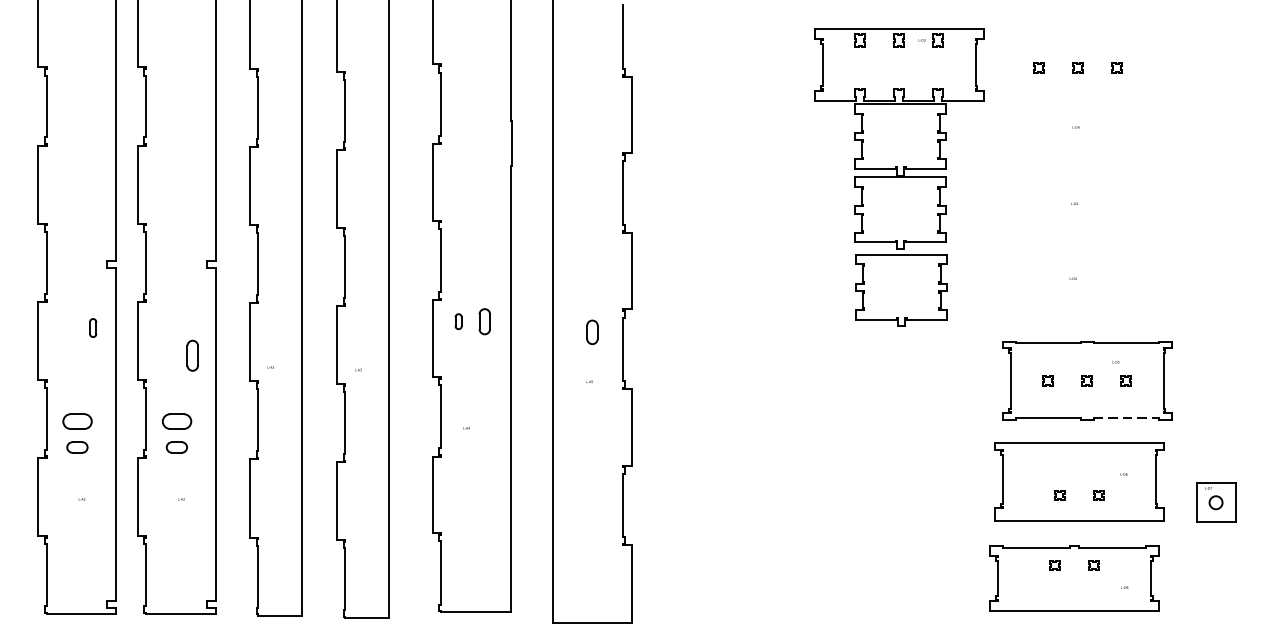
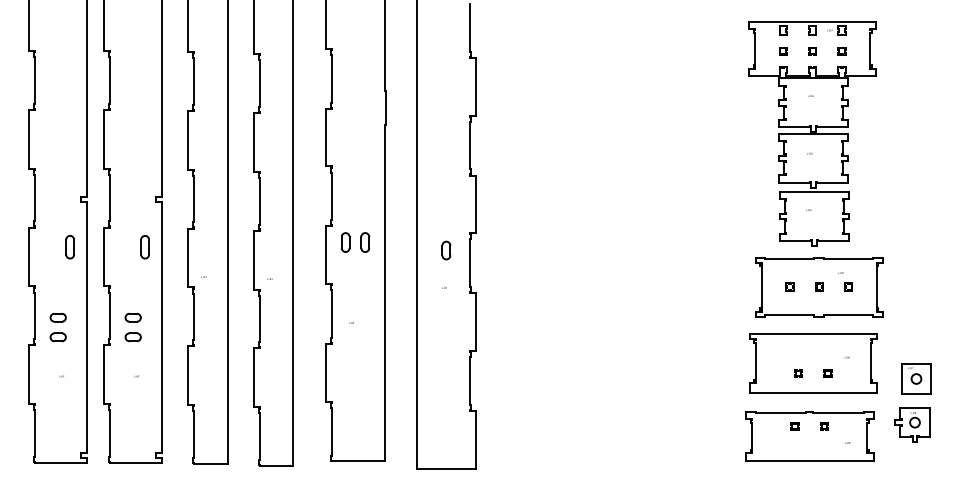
part: (899, 177) -> (812, 133), moved
part: (458, 321) -> (345, 242), size x1.67
part: (92, 328) -> (69, 247), size x1.67
part: (191, 356) -> (144, 247), moved
line: (1125, 418) -> (848, 315), dashed -> solid
part: (76, 421) -> (57, 317), size x0.71
part: (175, 421) -> (132, 317), size x0.71
part: (1210, 563) -> (912, 424), added

